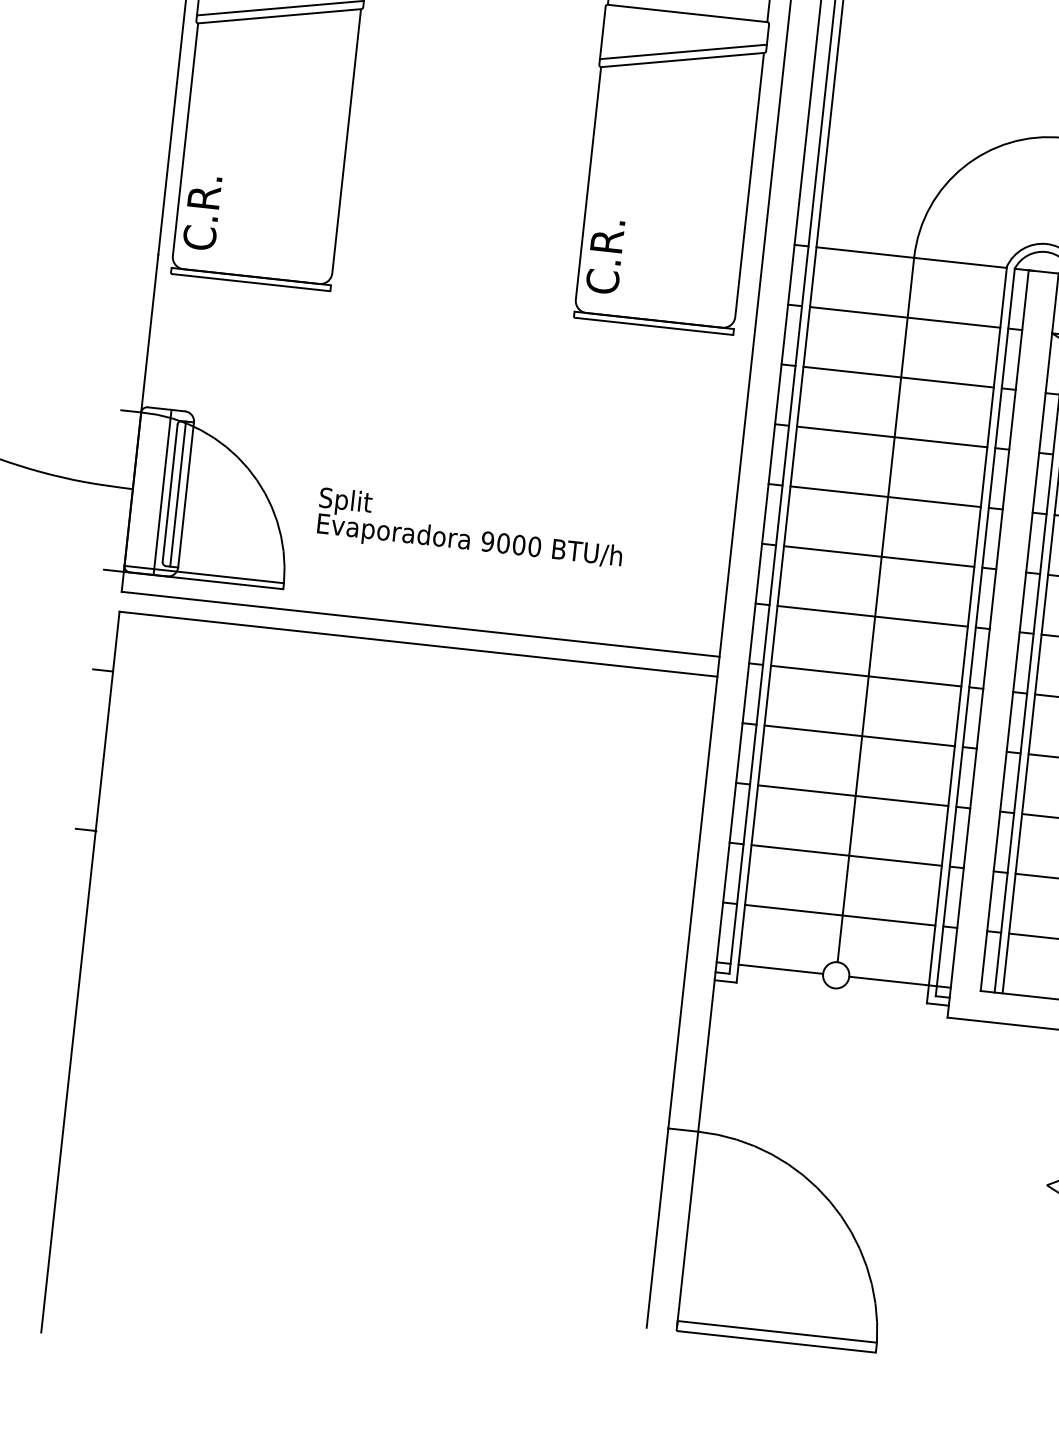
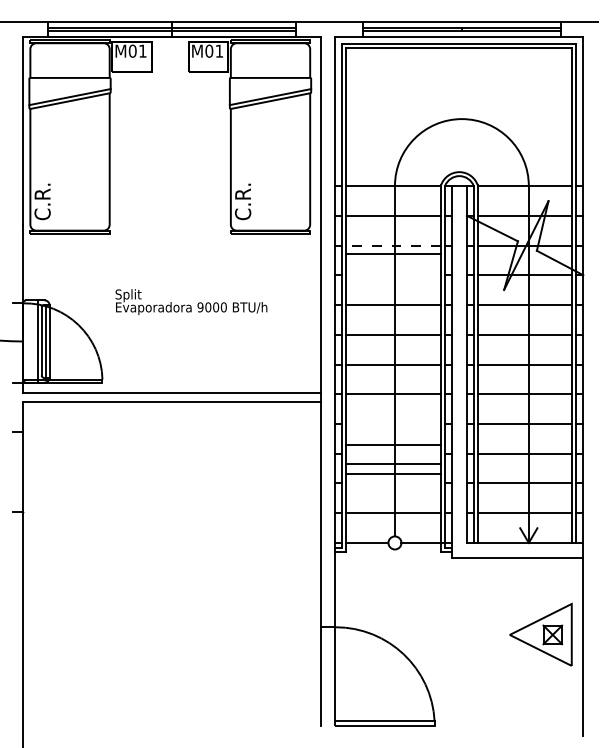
line: (898, 377) -> (393, 245), solid -> dashed
line: (891, 437) -> (393, 254), moved
text: (471, 527) -> (191, 301), moved
line: (859, 734) -> (393, 444), moved
line: (852, 795) -> (393, 473), moved
line: (846, 855) -> (393, 464), moved

